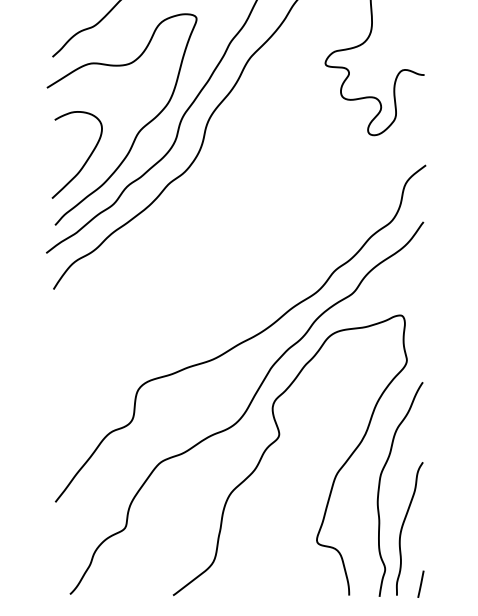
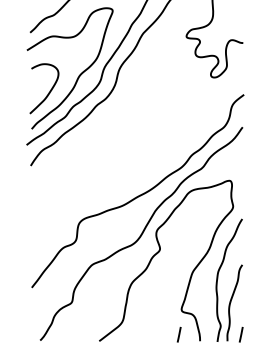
line: (311, 583) -> (178, 334), added

